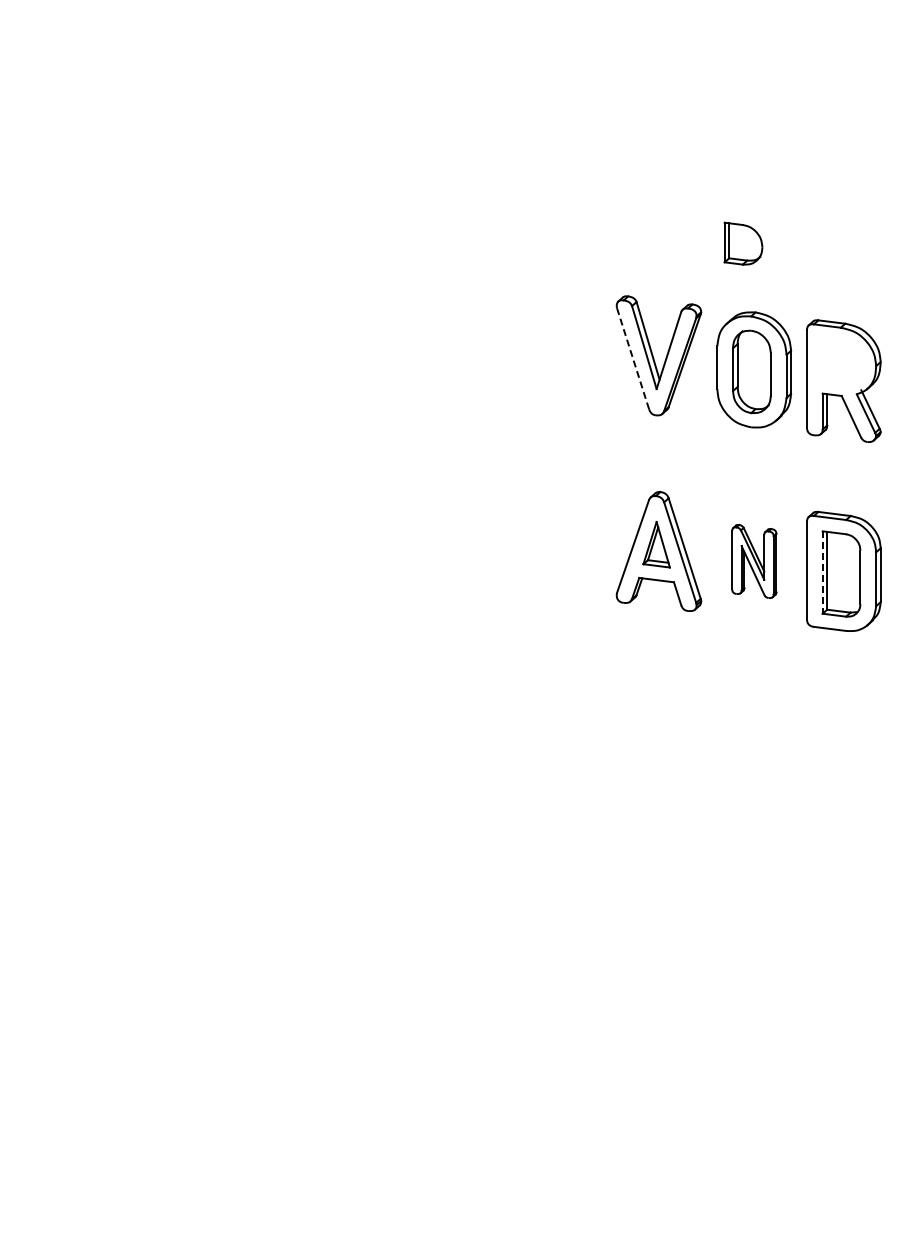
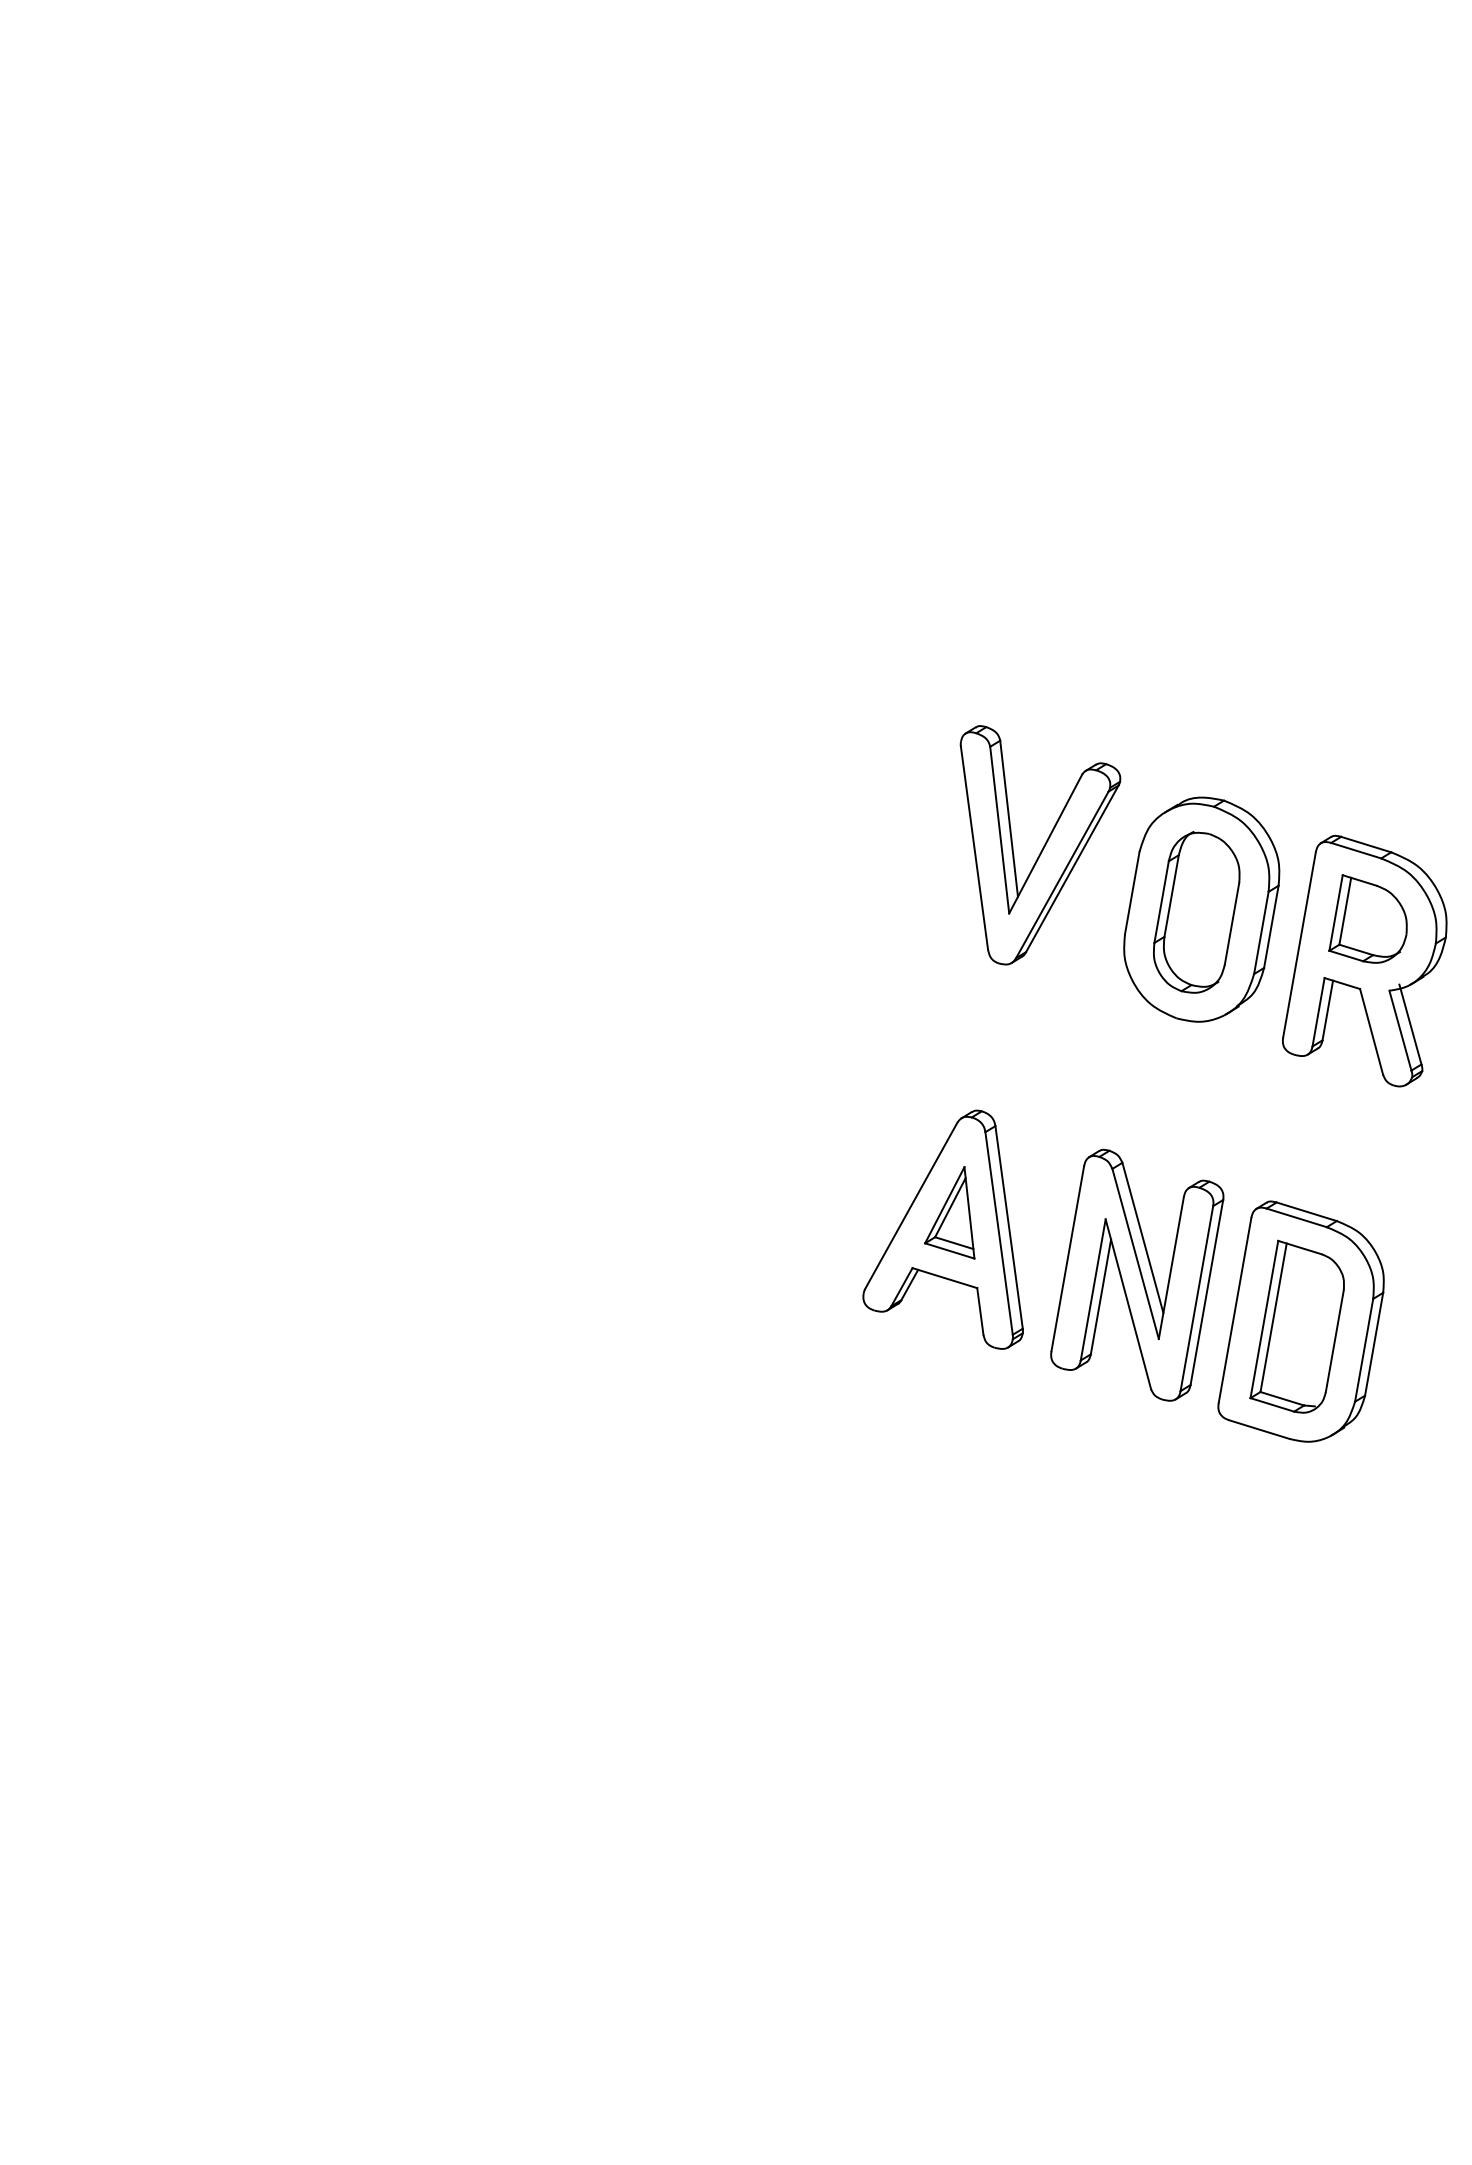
part: (743, 243) -> (1371, 921), moved
line: (633, 358) -> (975, 847), dashed -> solid
part: (754, 561) -> (1137, 1275), size x1.67
line: (822, 573) -> (1263, 1321), dashed -> solid

